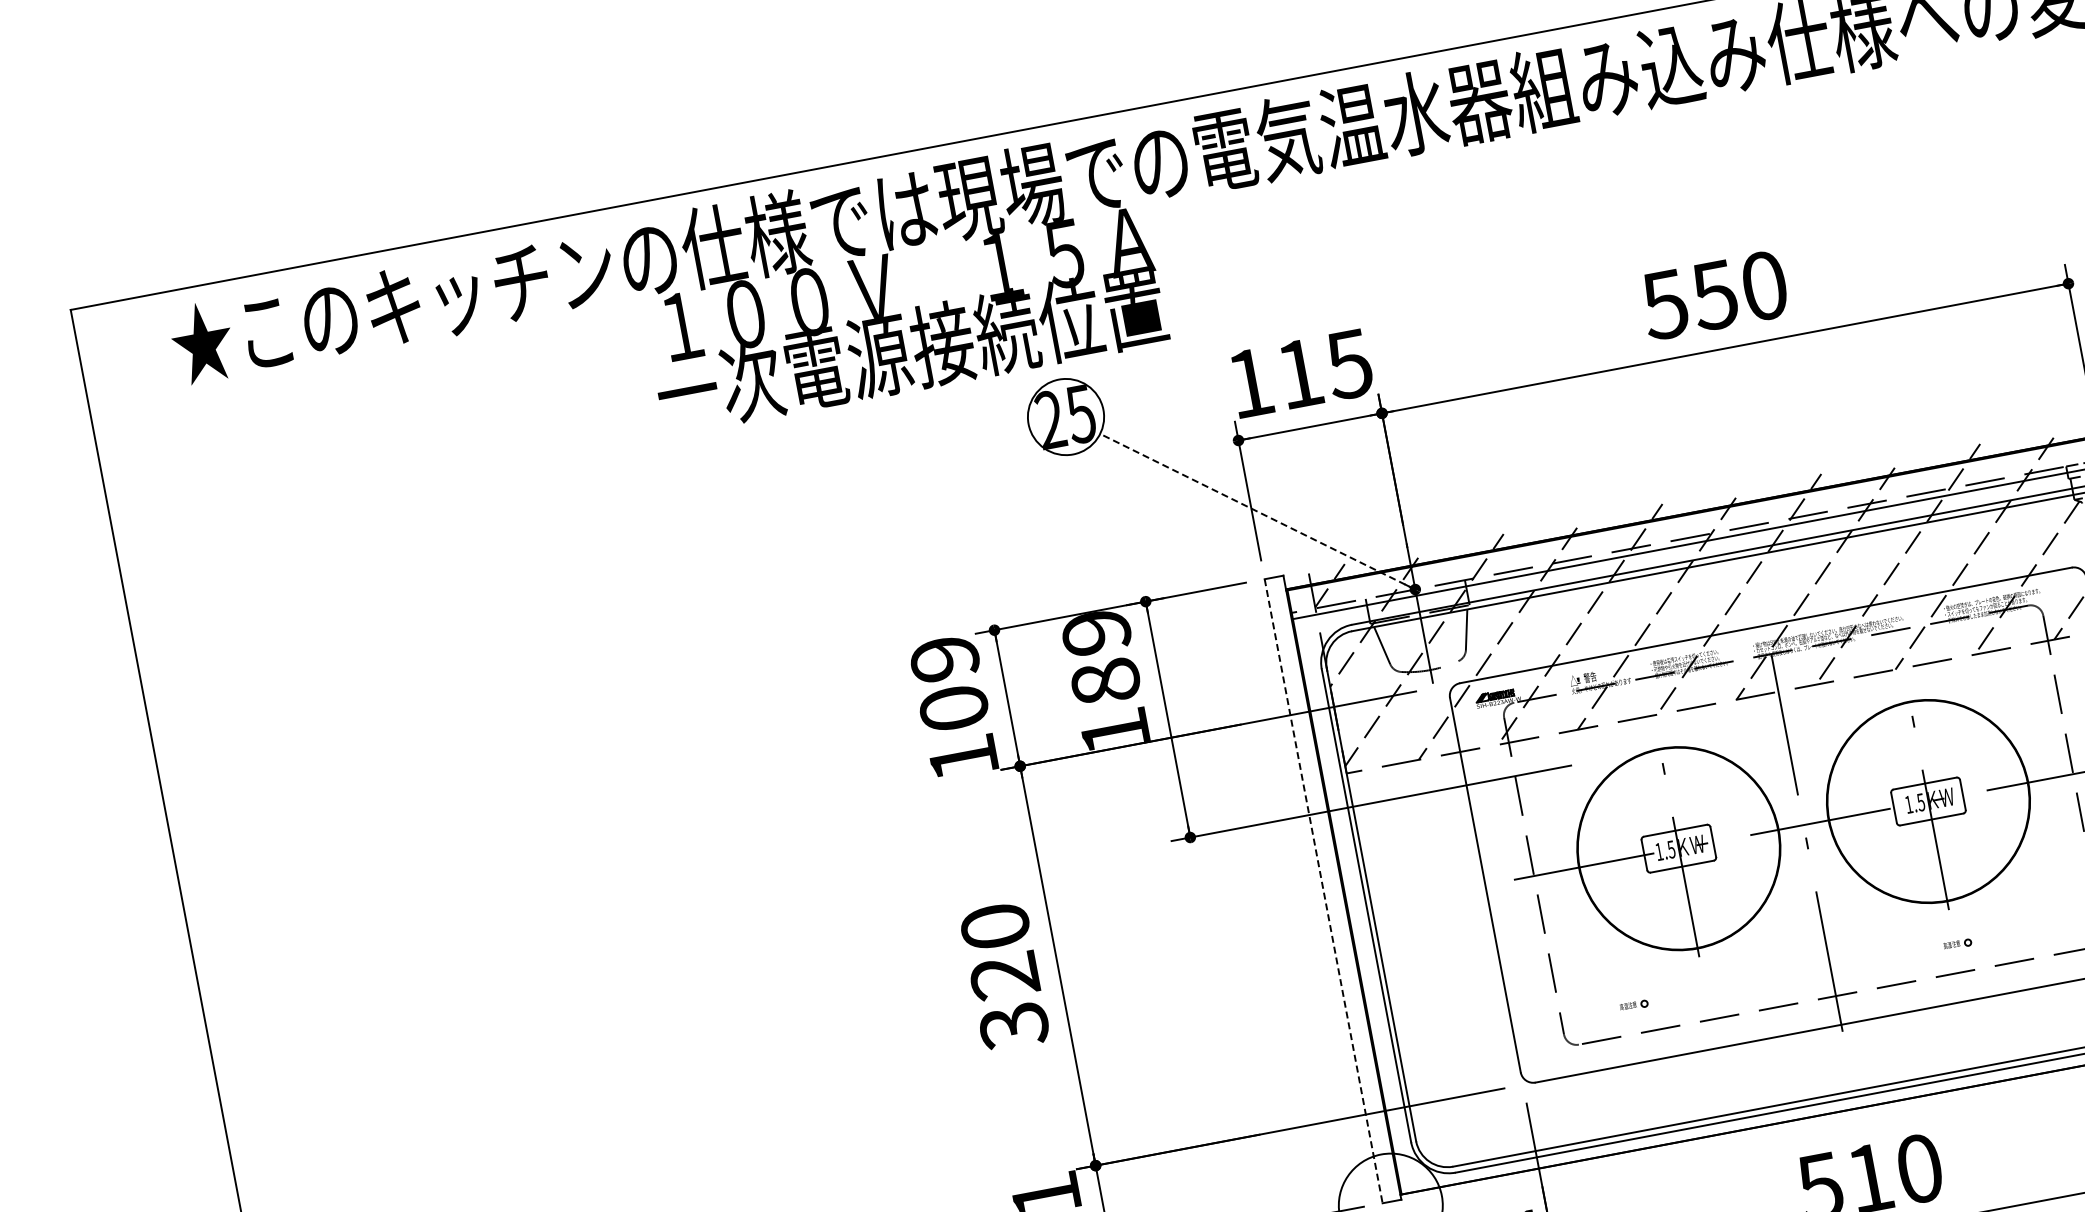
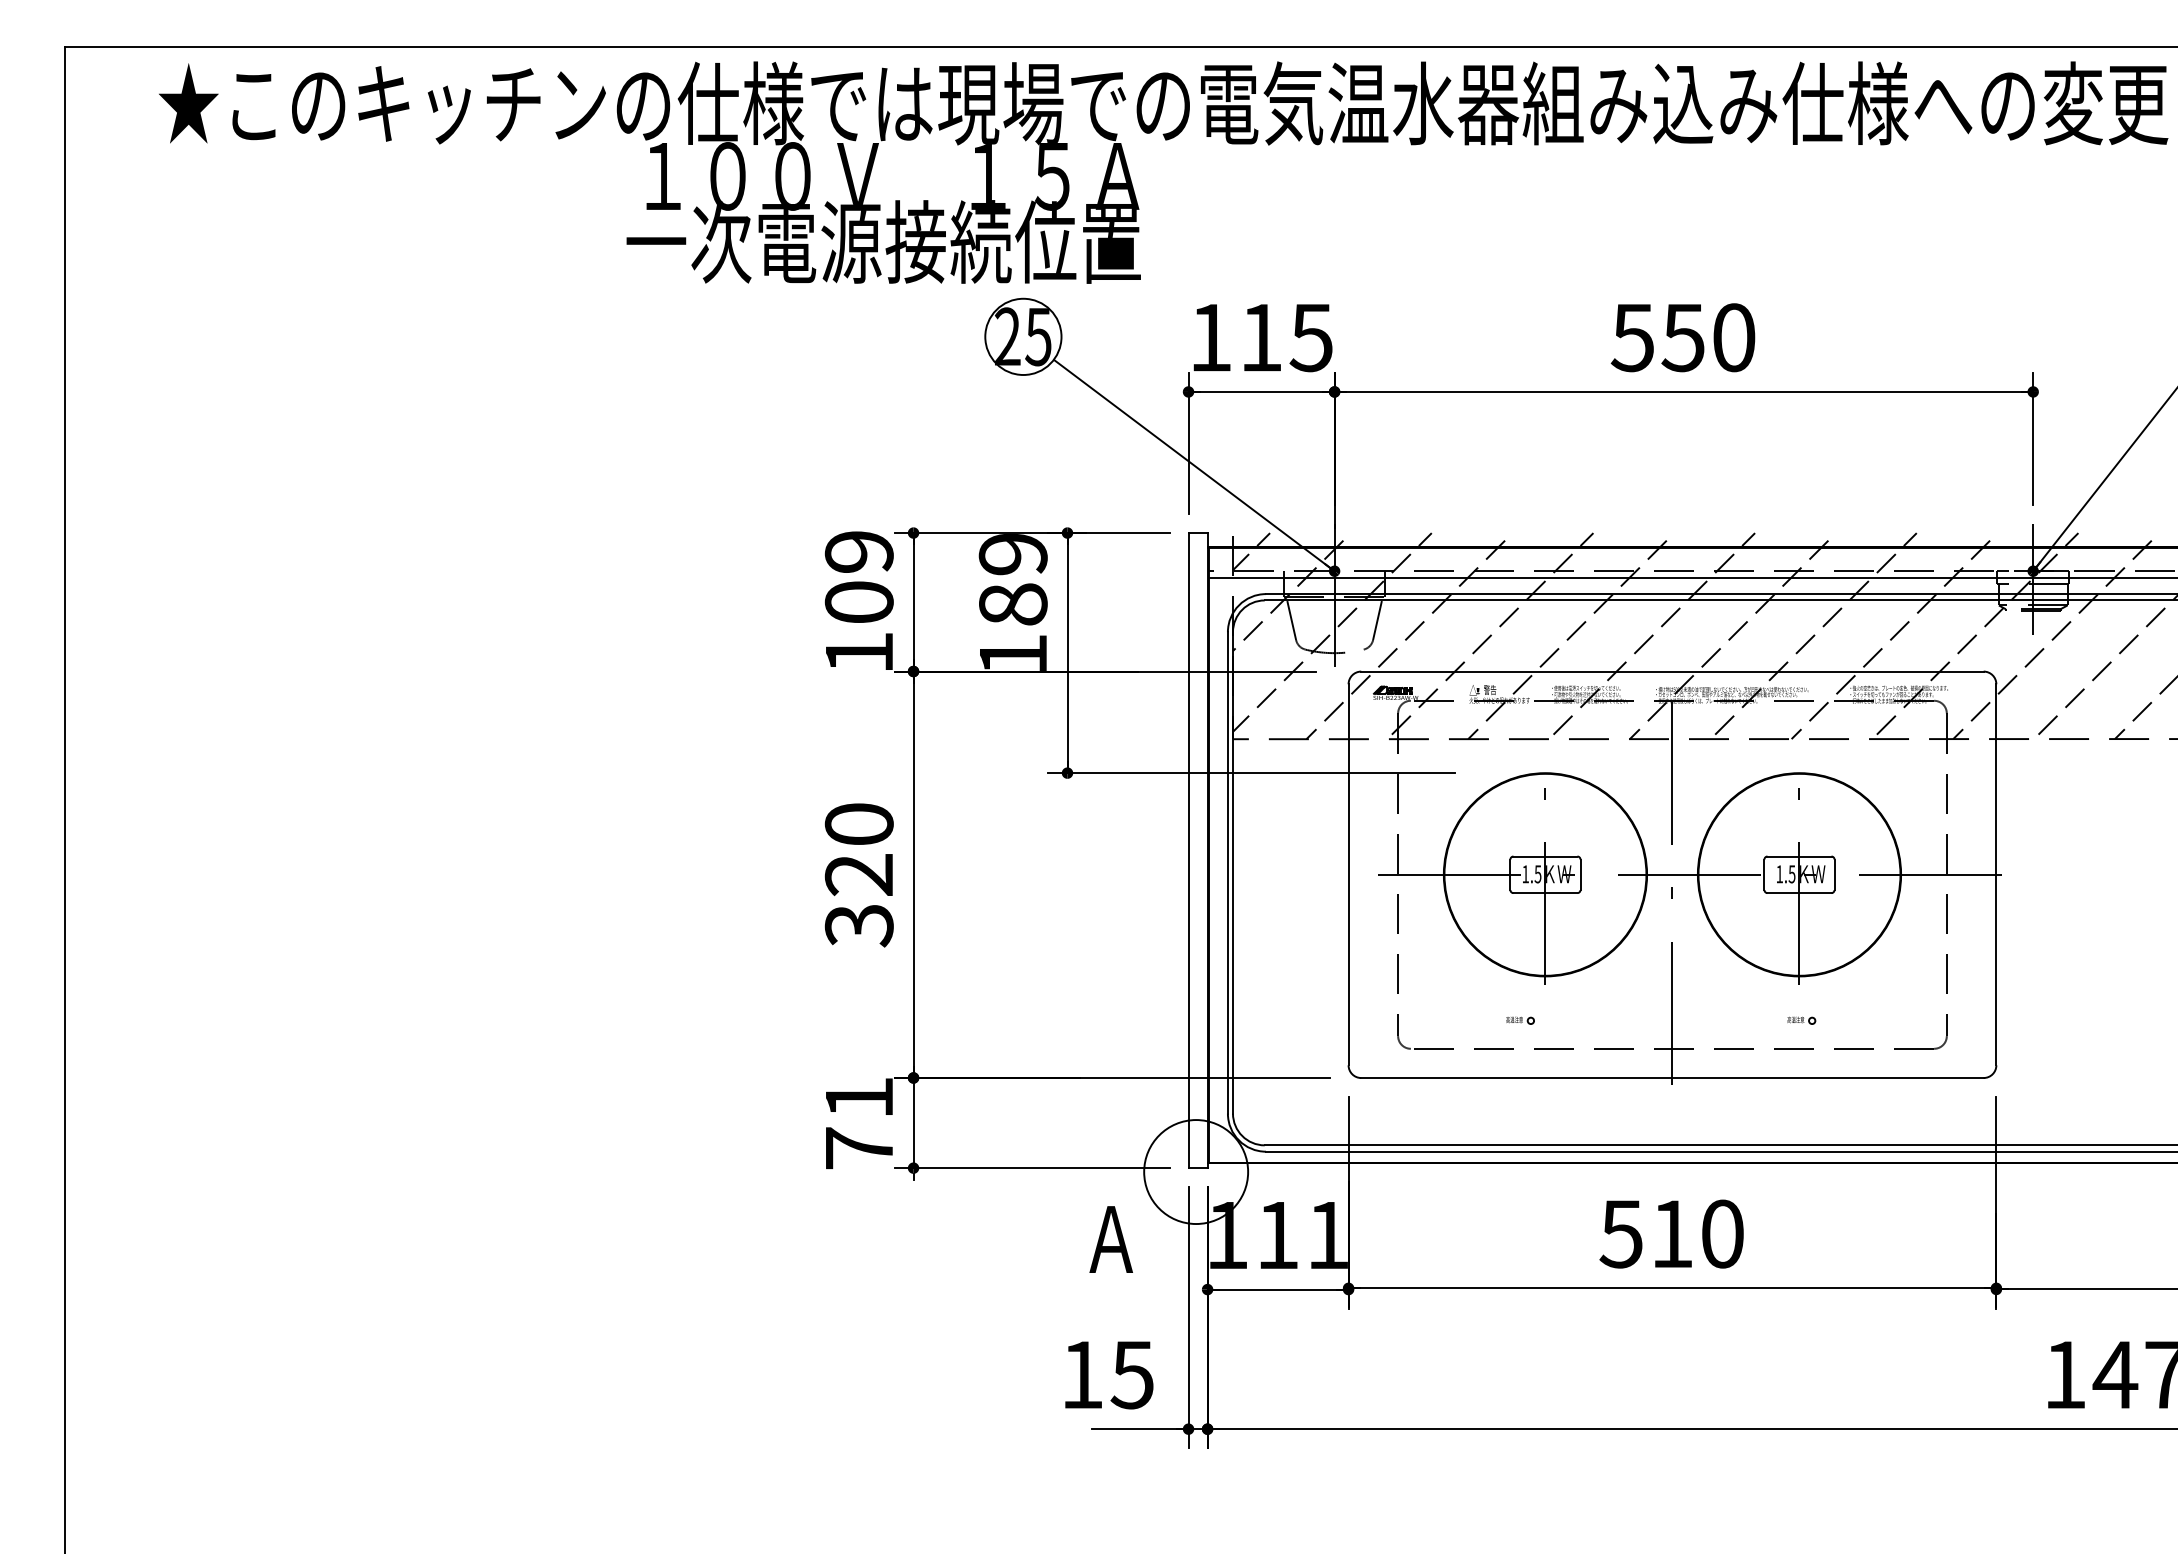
line: (1258, 511) -> (1194, 465), dashed -> solid
line: (1323, 891) -> (1188, 850), dashed -> solid
part: (1634, 1005) -> (1520, 1020), moved

